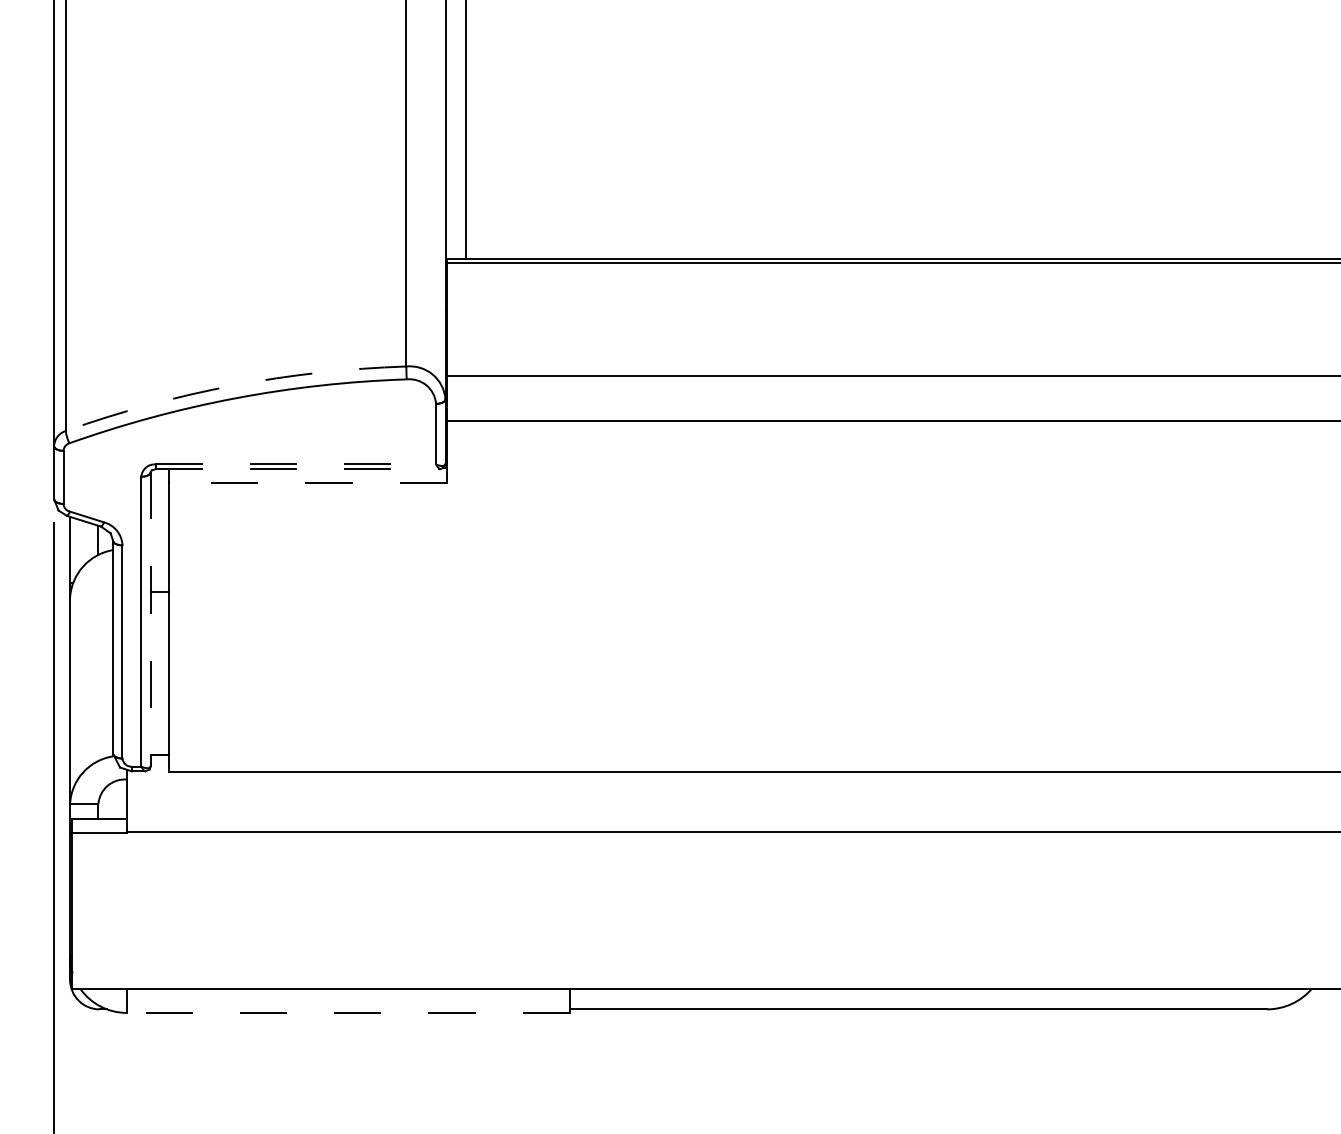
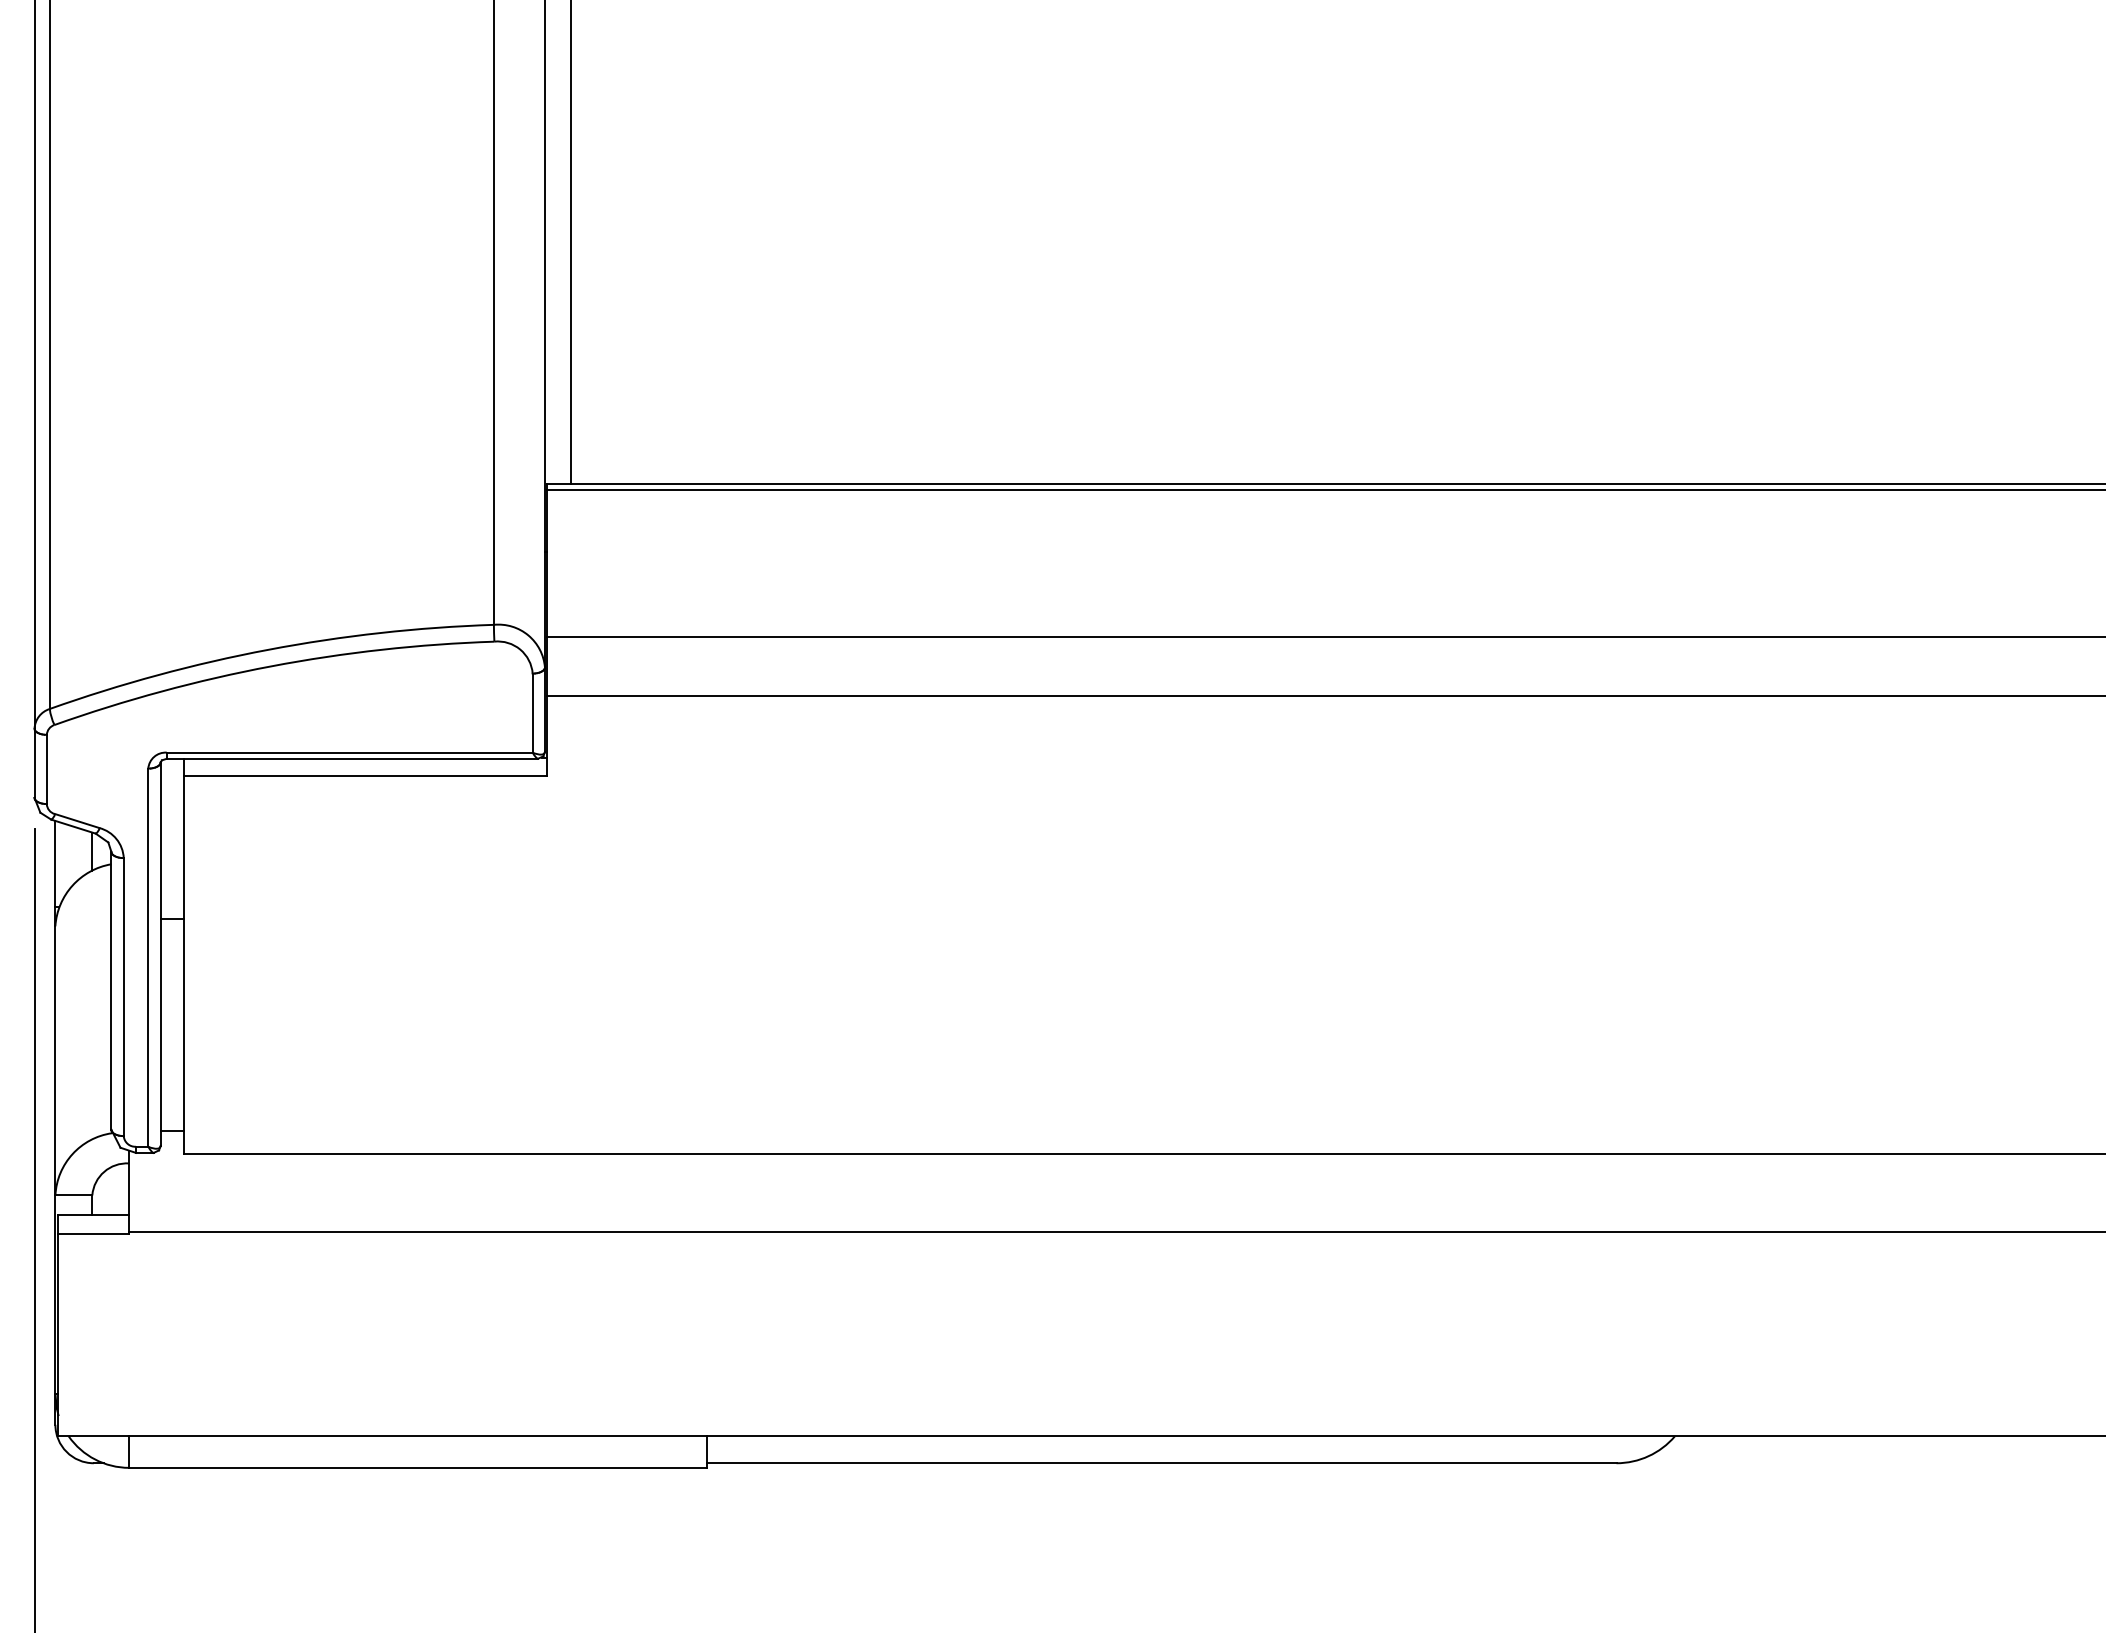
arc: (233, 385) -> (268, 649), dashed -> solid
line: (295, 464) -> (349, 752), dashed -> solid
line: (297, 468) -> (352, 758), dashed -> solid
line: (307, 482) -> (364, 776), dashed -> solid
line: (150, 619) -> (160, 954), dashed -> solid
line: (347, 1012) -> (417, 1467), dashed -> solid

